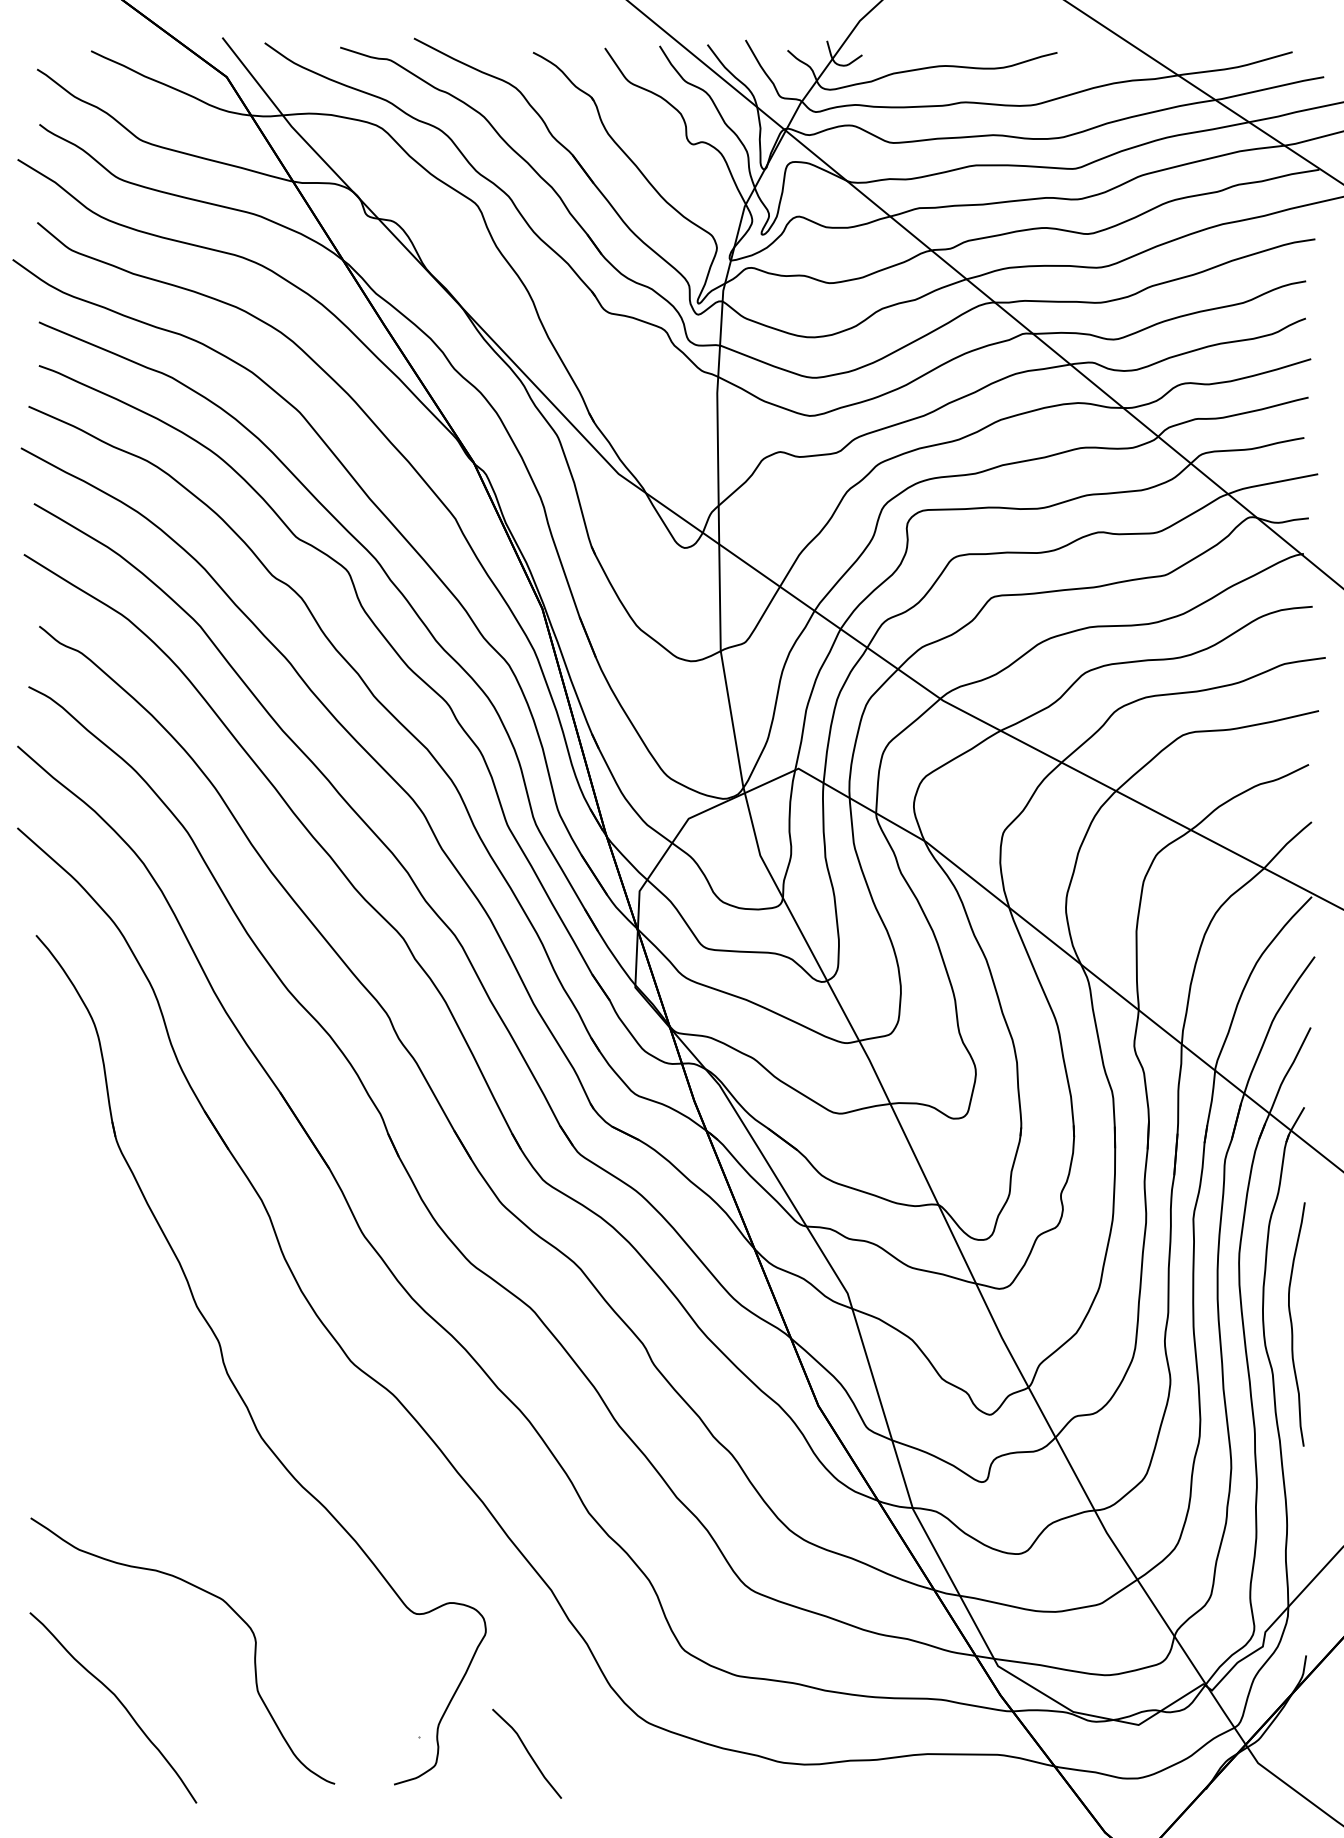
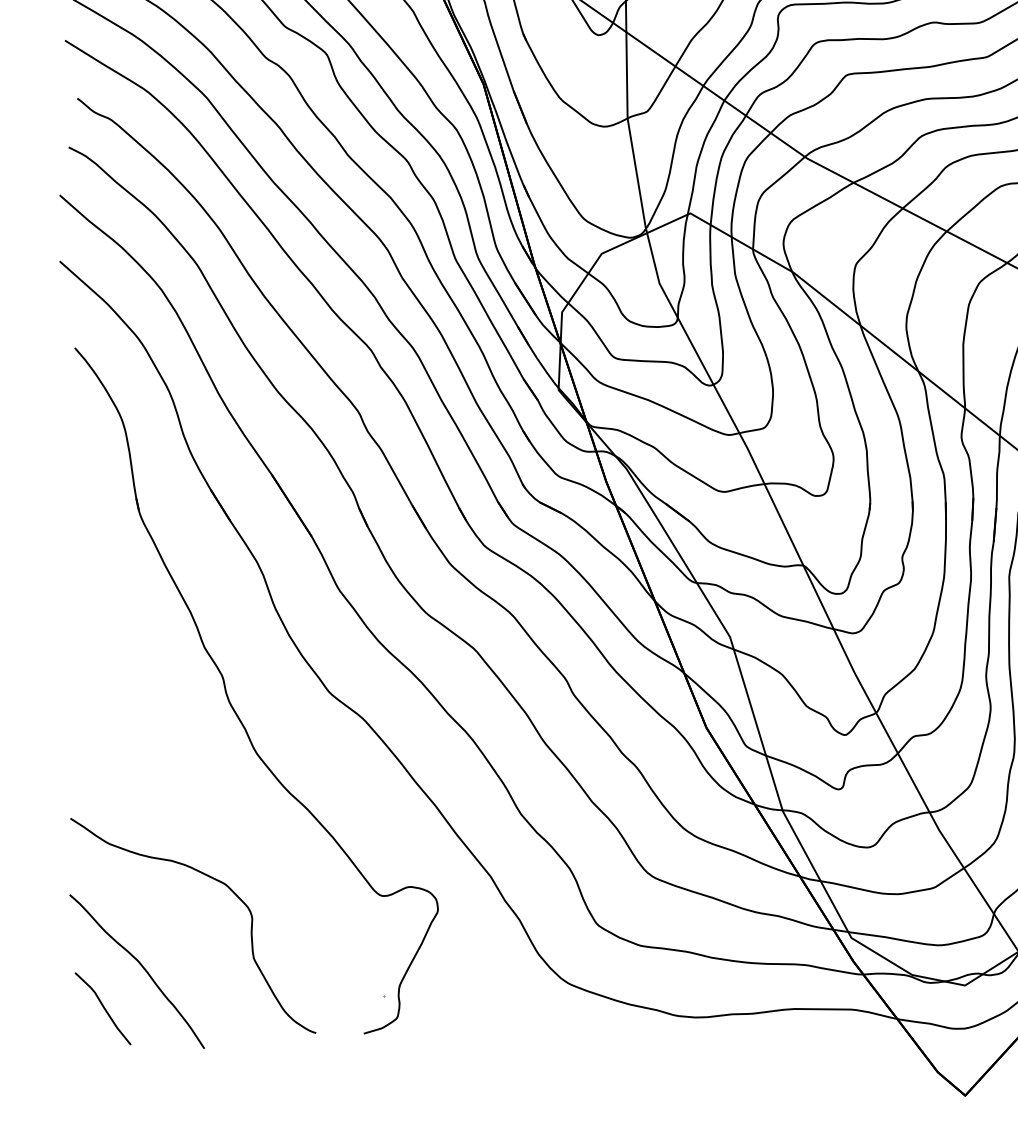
curve: (527, 1753) -> (103, 1008), moved

